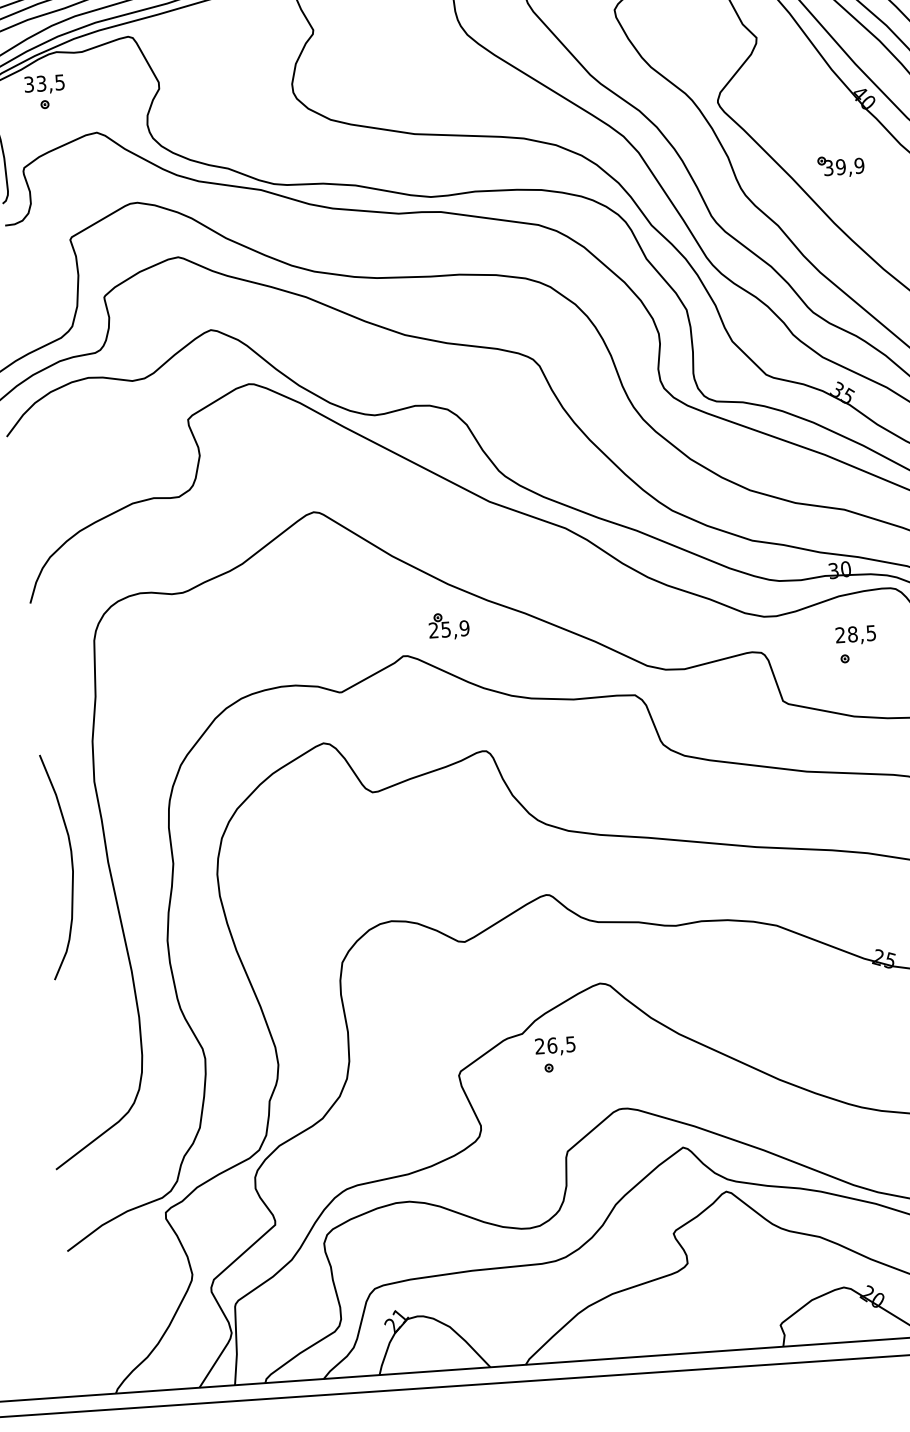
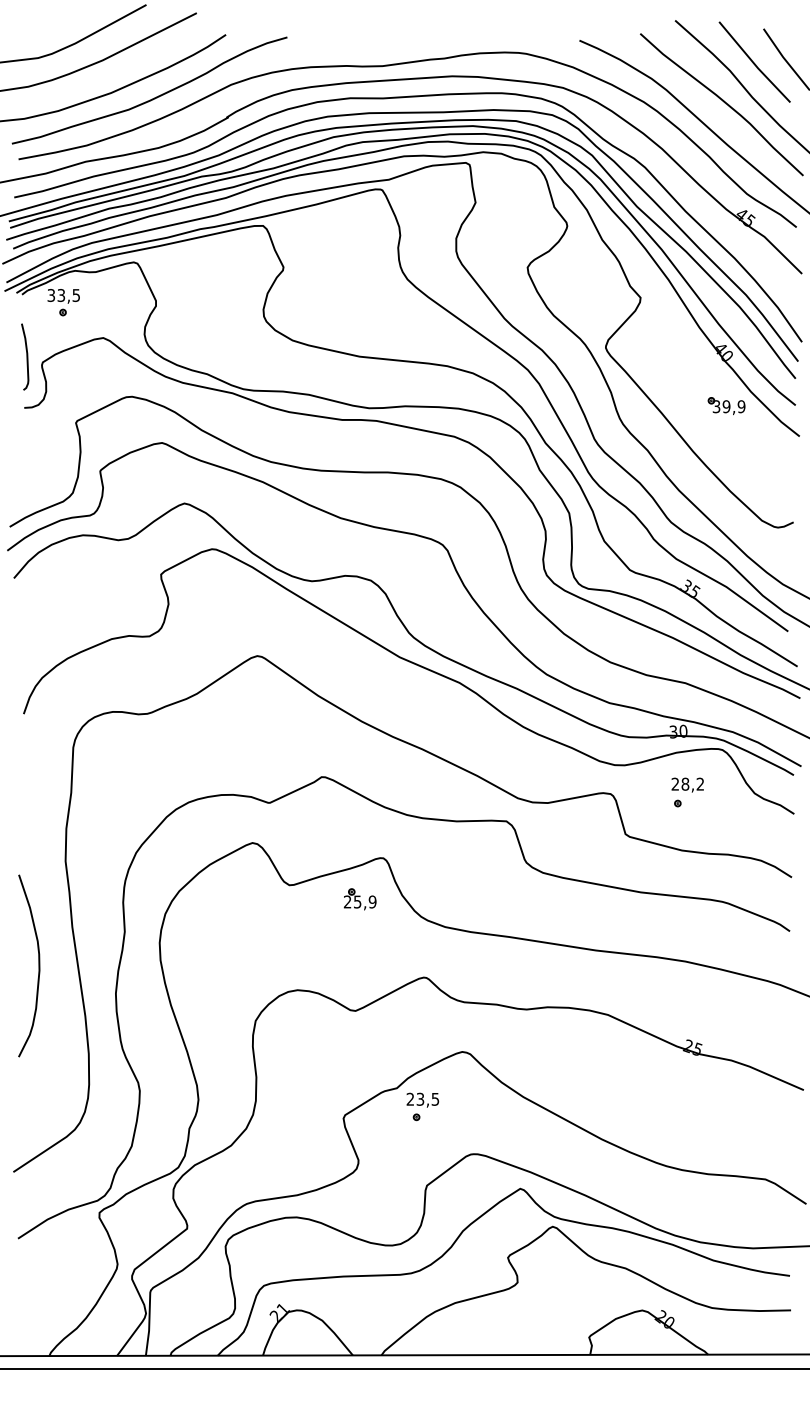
part: (840, 166) -> (726, 406), moved
part: (448, 626) -> (359, 899), moved
text: (871, 632) -> (700, 783), 28,5 -> 28,2
curve: (71, 865) -> (38, 965), moved
text: (552, 1044) -> (420, 1098), 26,5 -> 23,5

